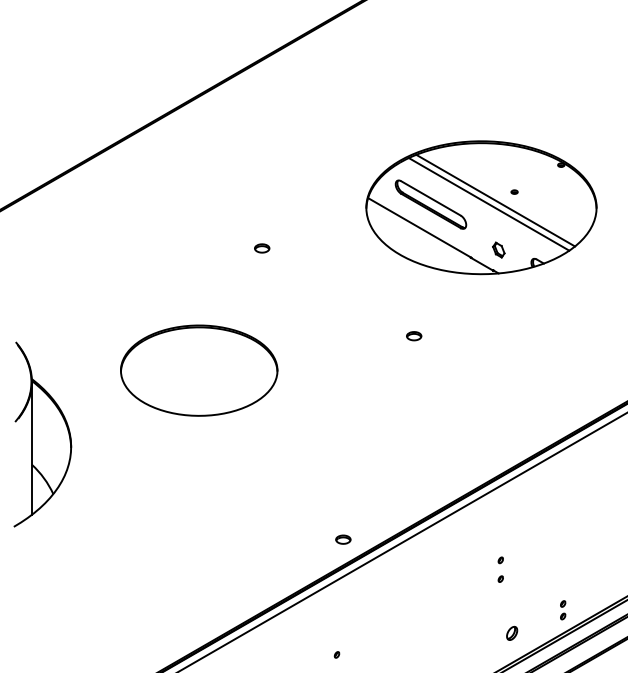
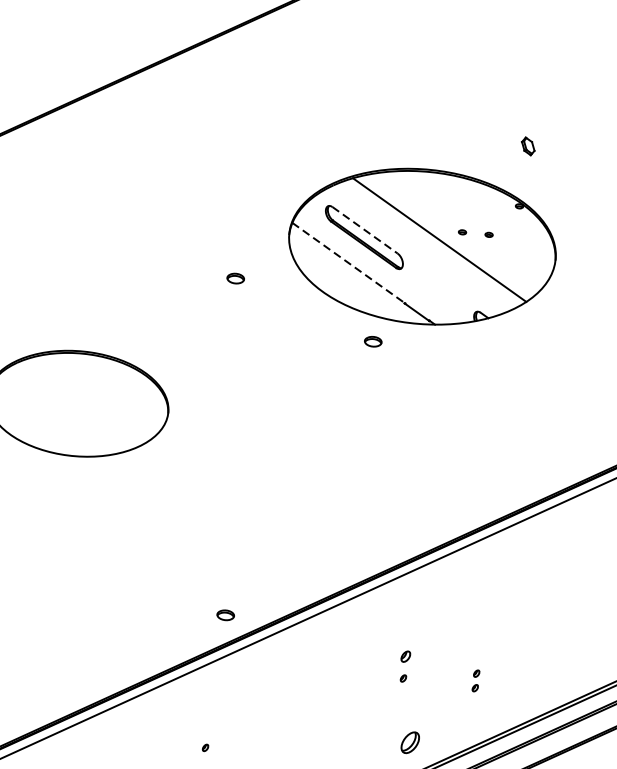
part: (537, 191) -> (489, 234), added
line: (431, 198) -> (365, 230), solid -> dashed
line: (488, 204) -> (430, 243), removed
line: (419, 227) -> (348, 262), solid -> dashed
part: (262, 248) -> (236, 278), moved
part: (498, 249) -> (527, 145), moved
part: (414, 336) -> (373, 342), moved
part: (500, 560) -> (405, 656), size x1.6
part: (563, 610) -> (476, 681), moved
part: (512, 632) -> (411, 741), size x1.4

